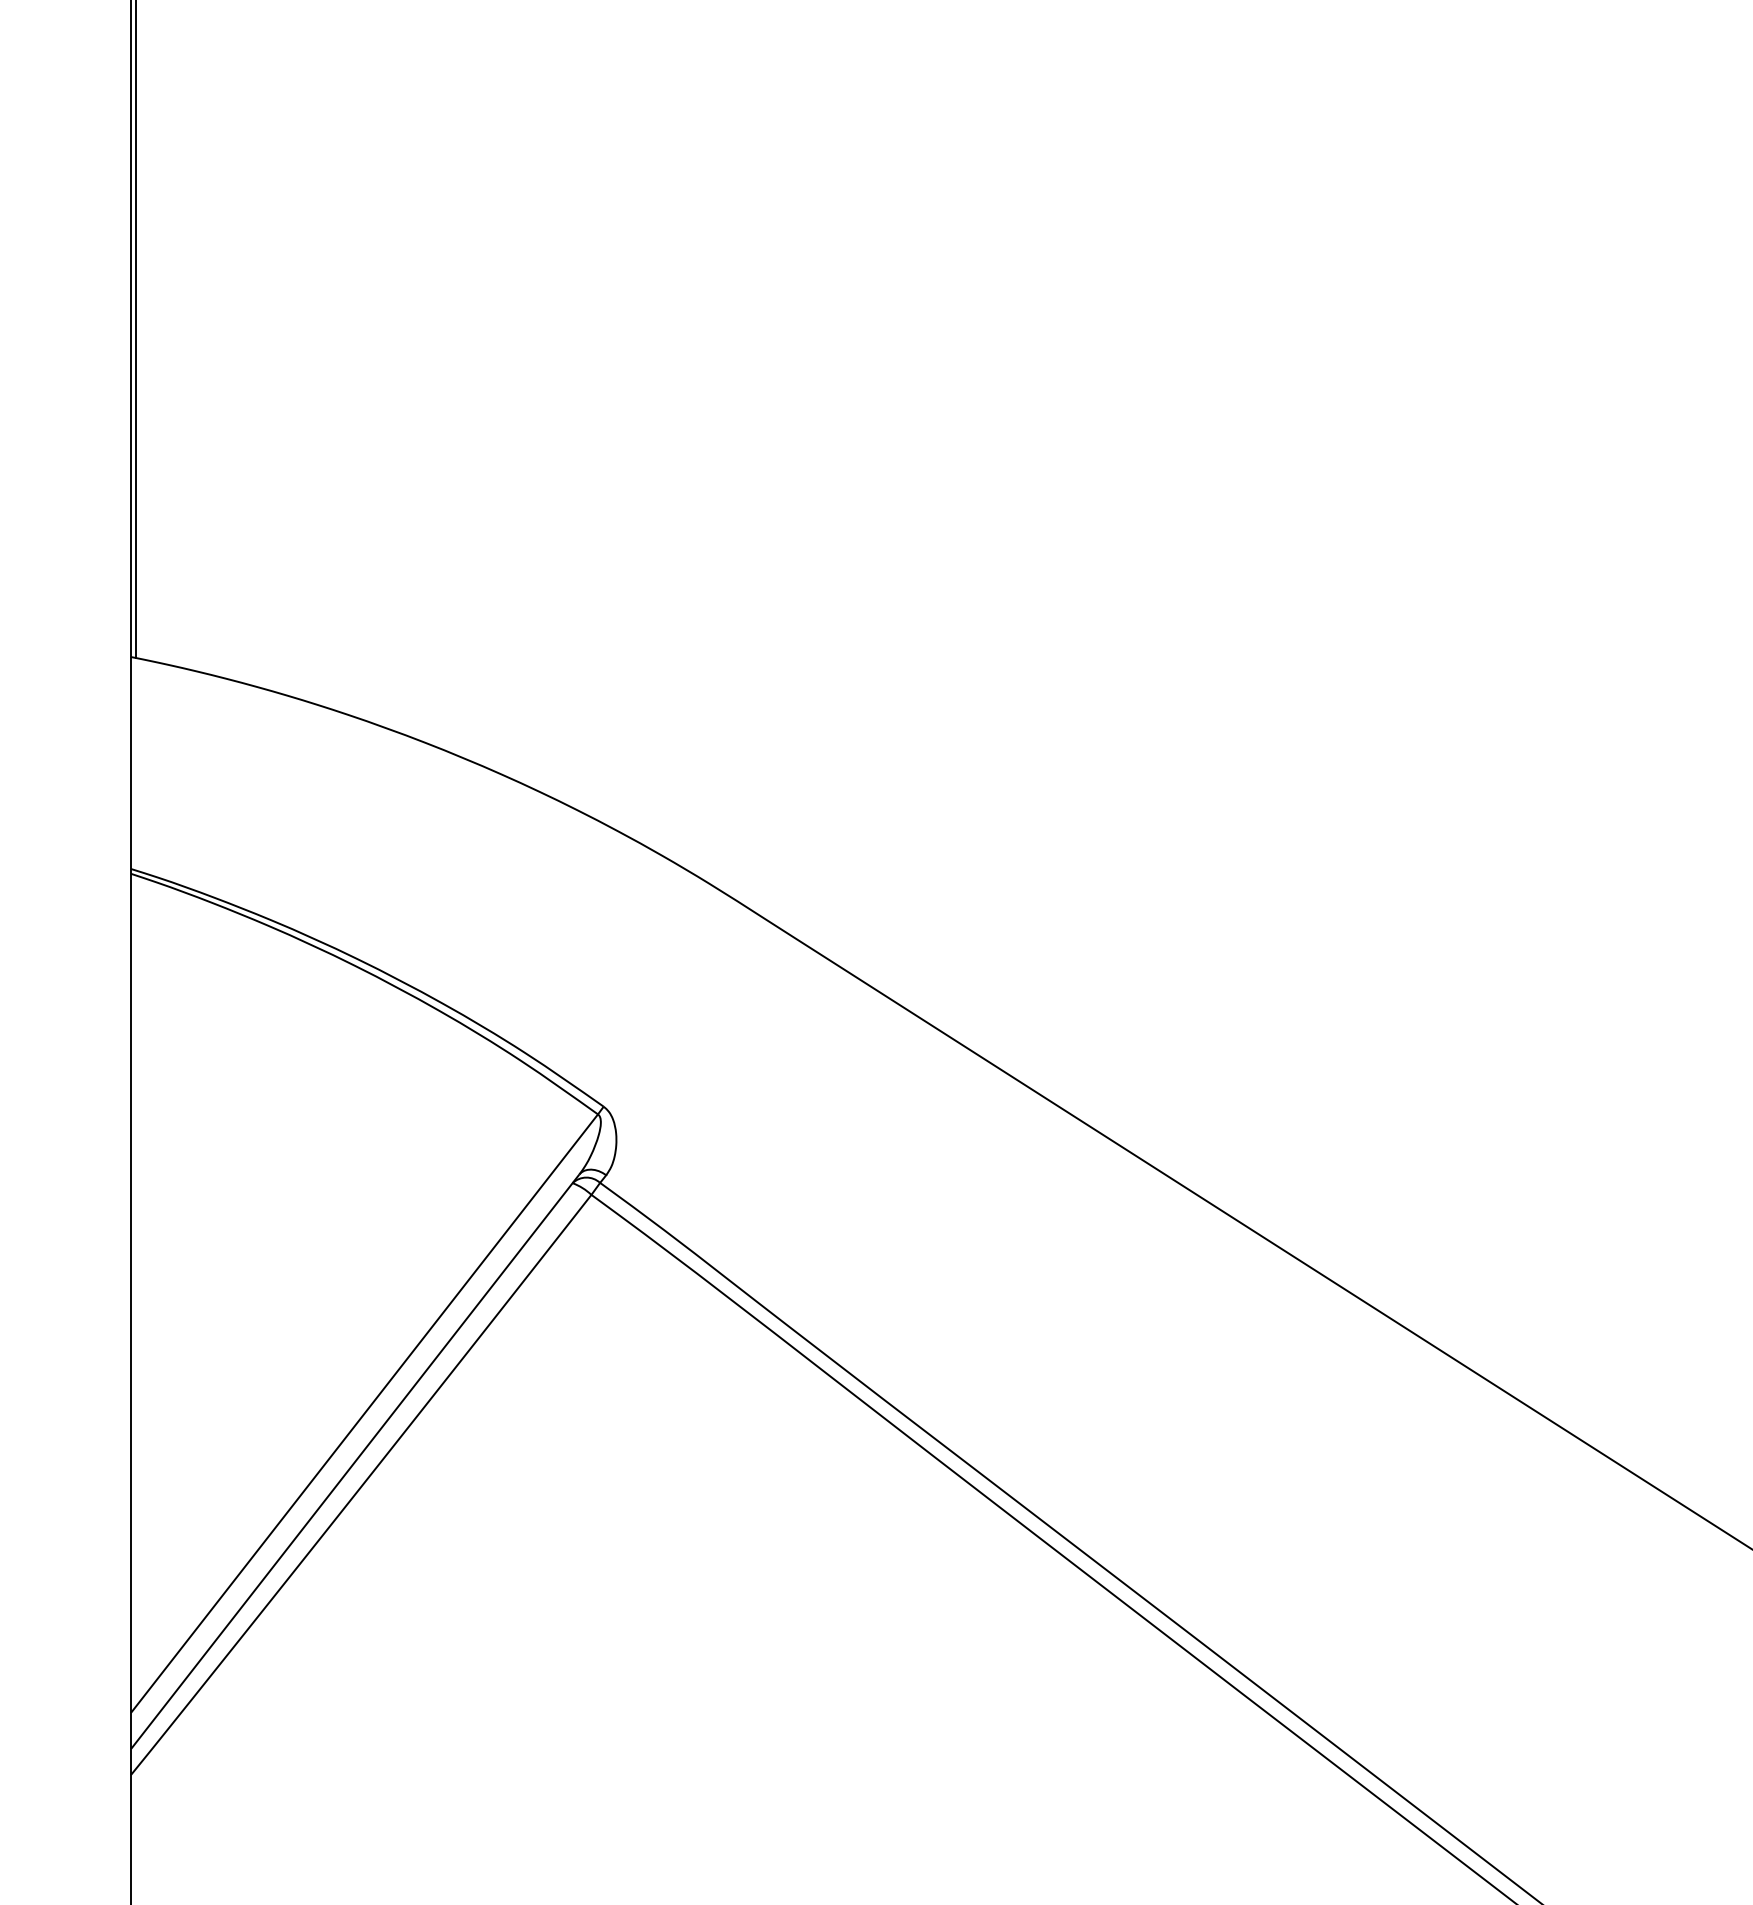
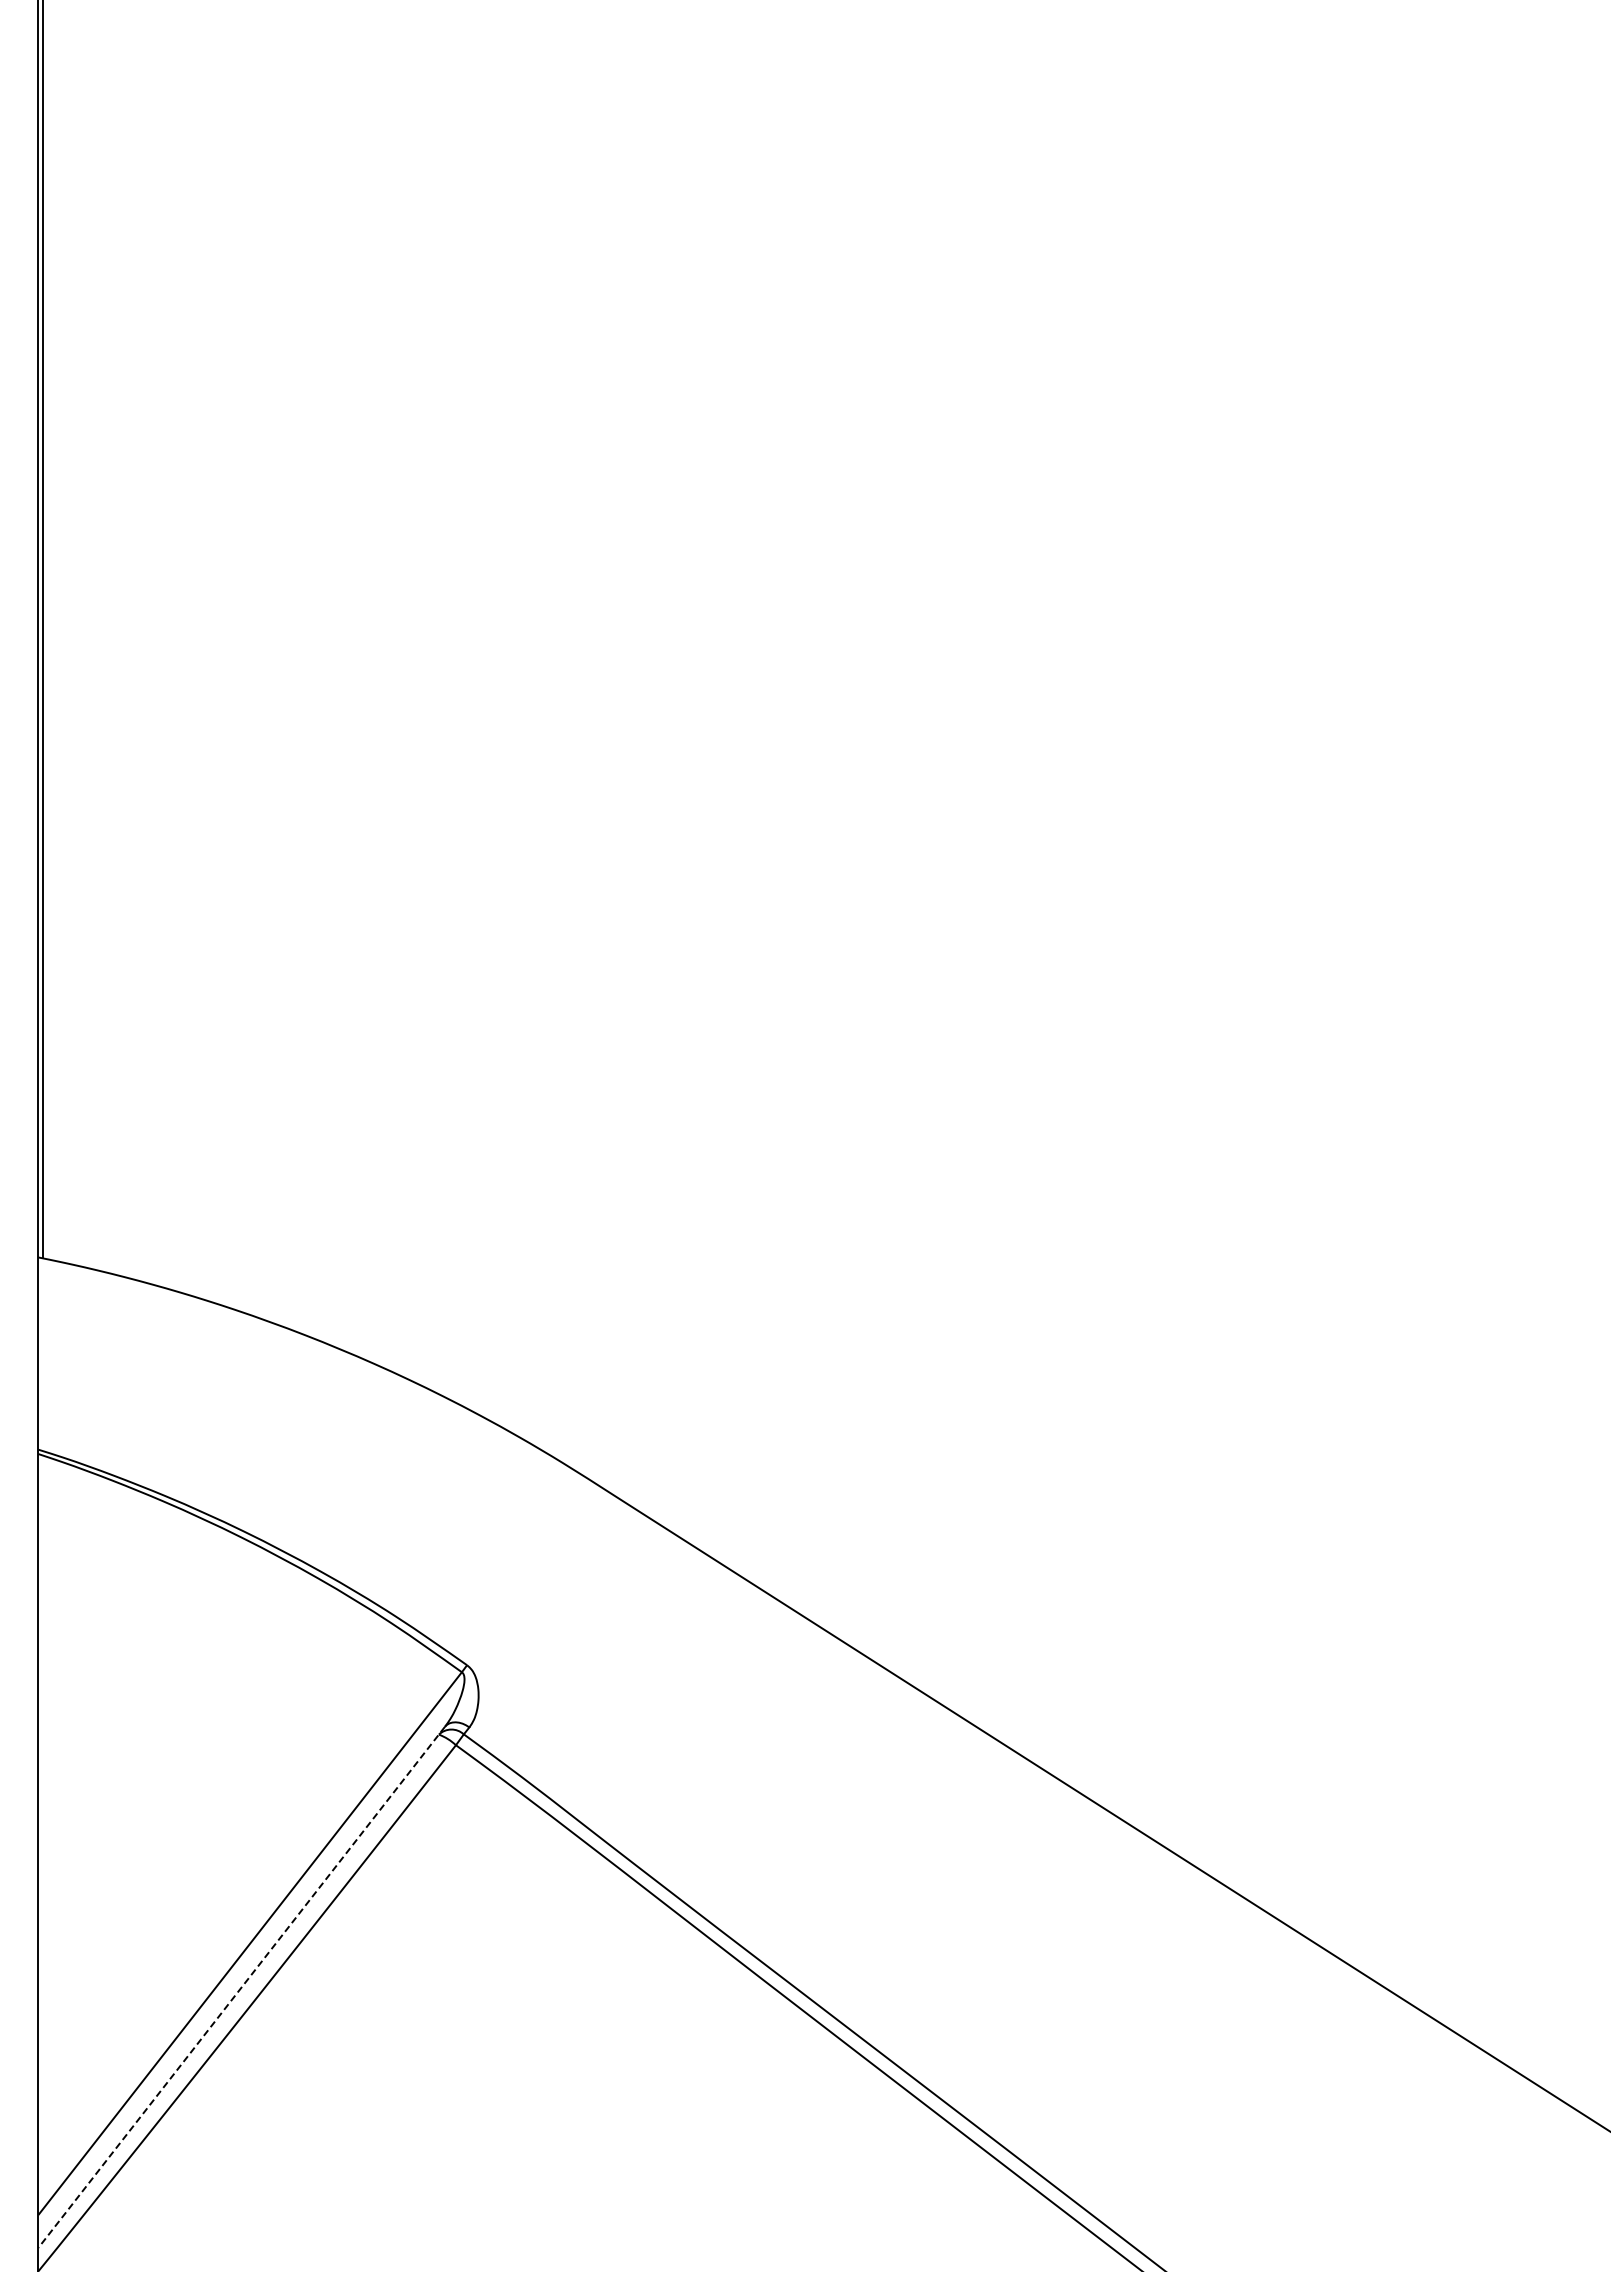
line: (356, 1460) -> (242, 1986), solid -> dashed

